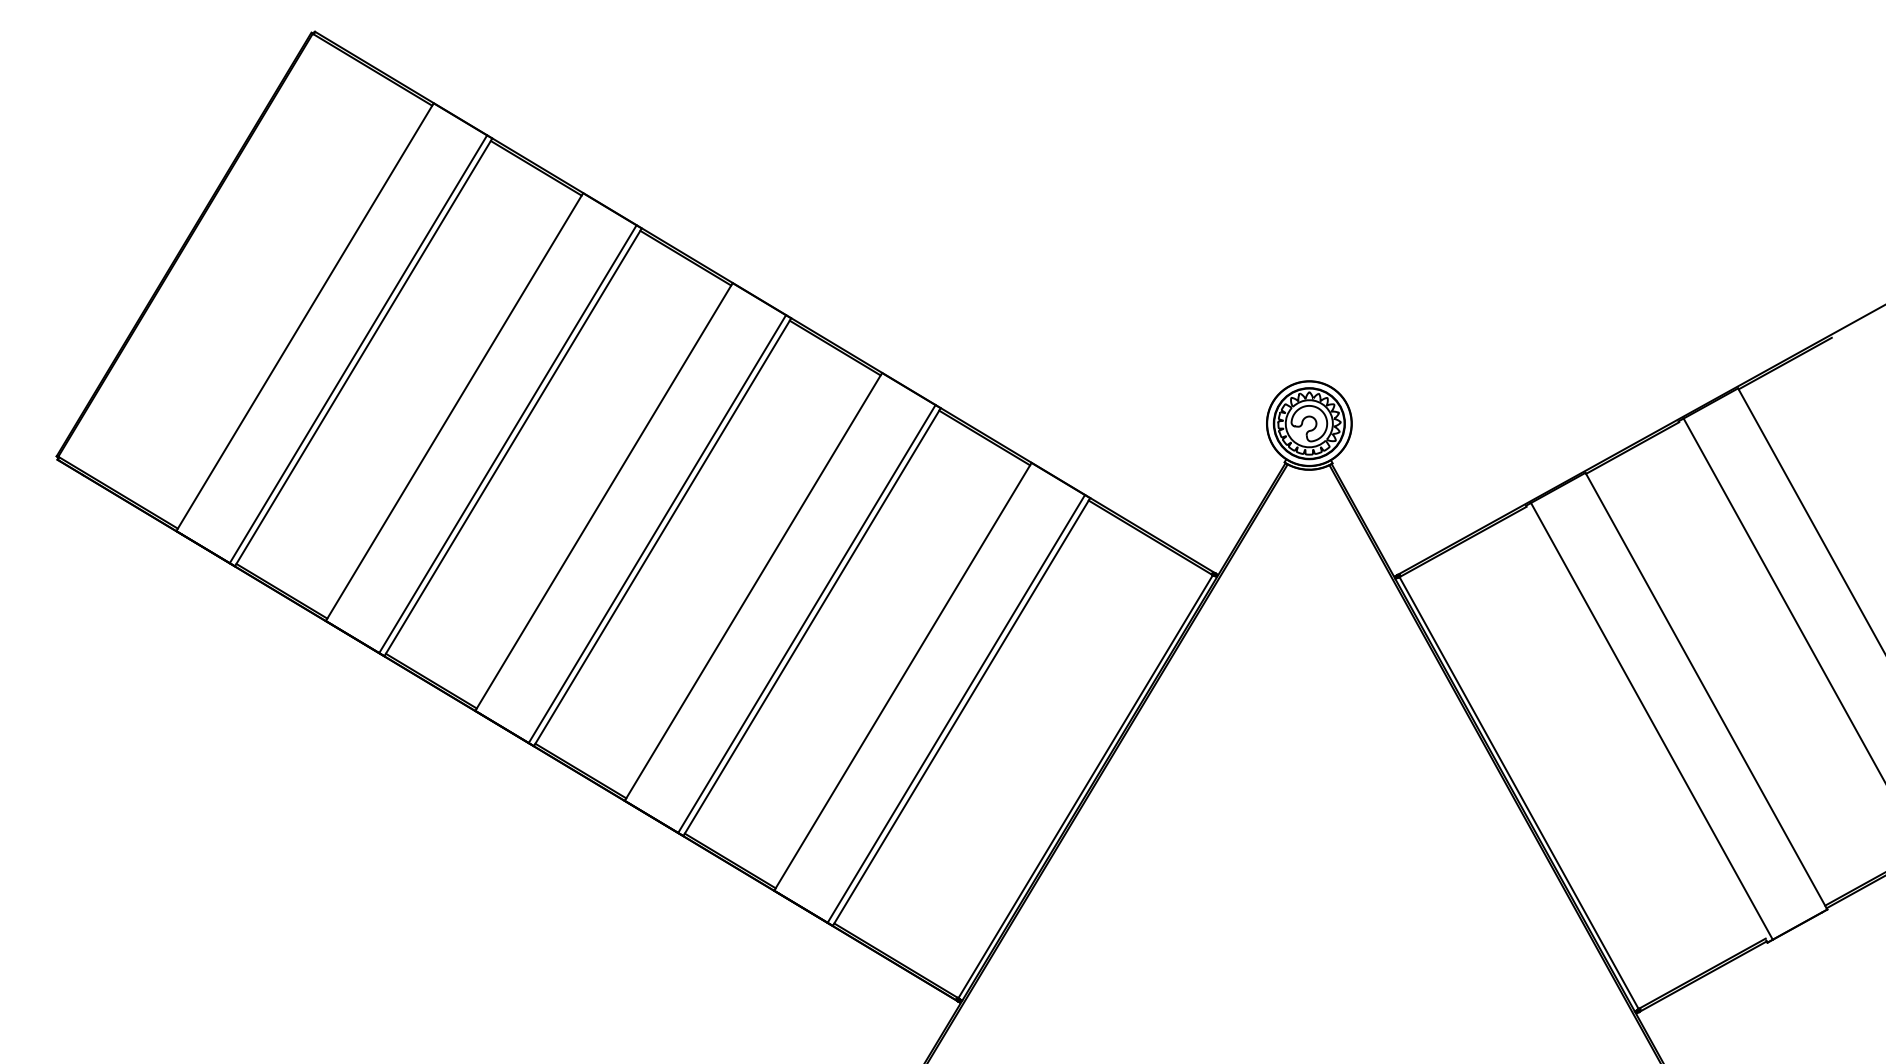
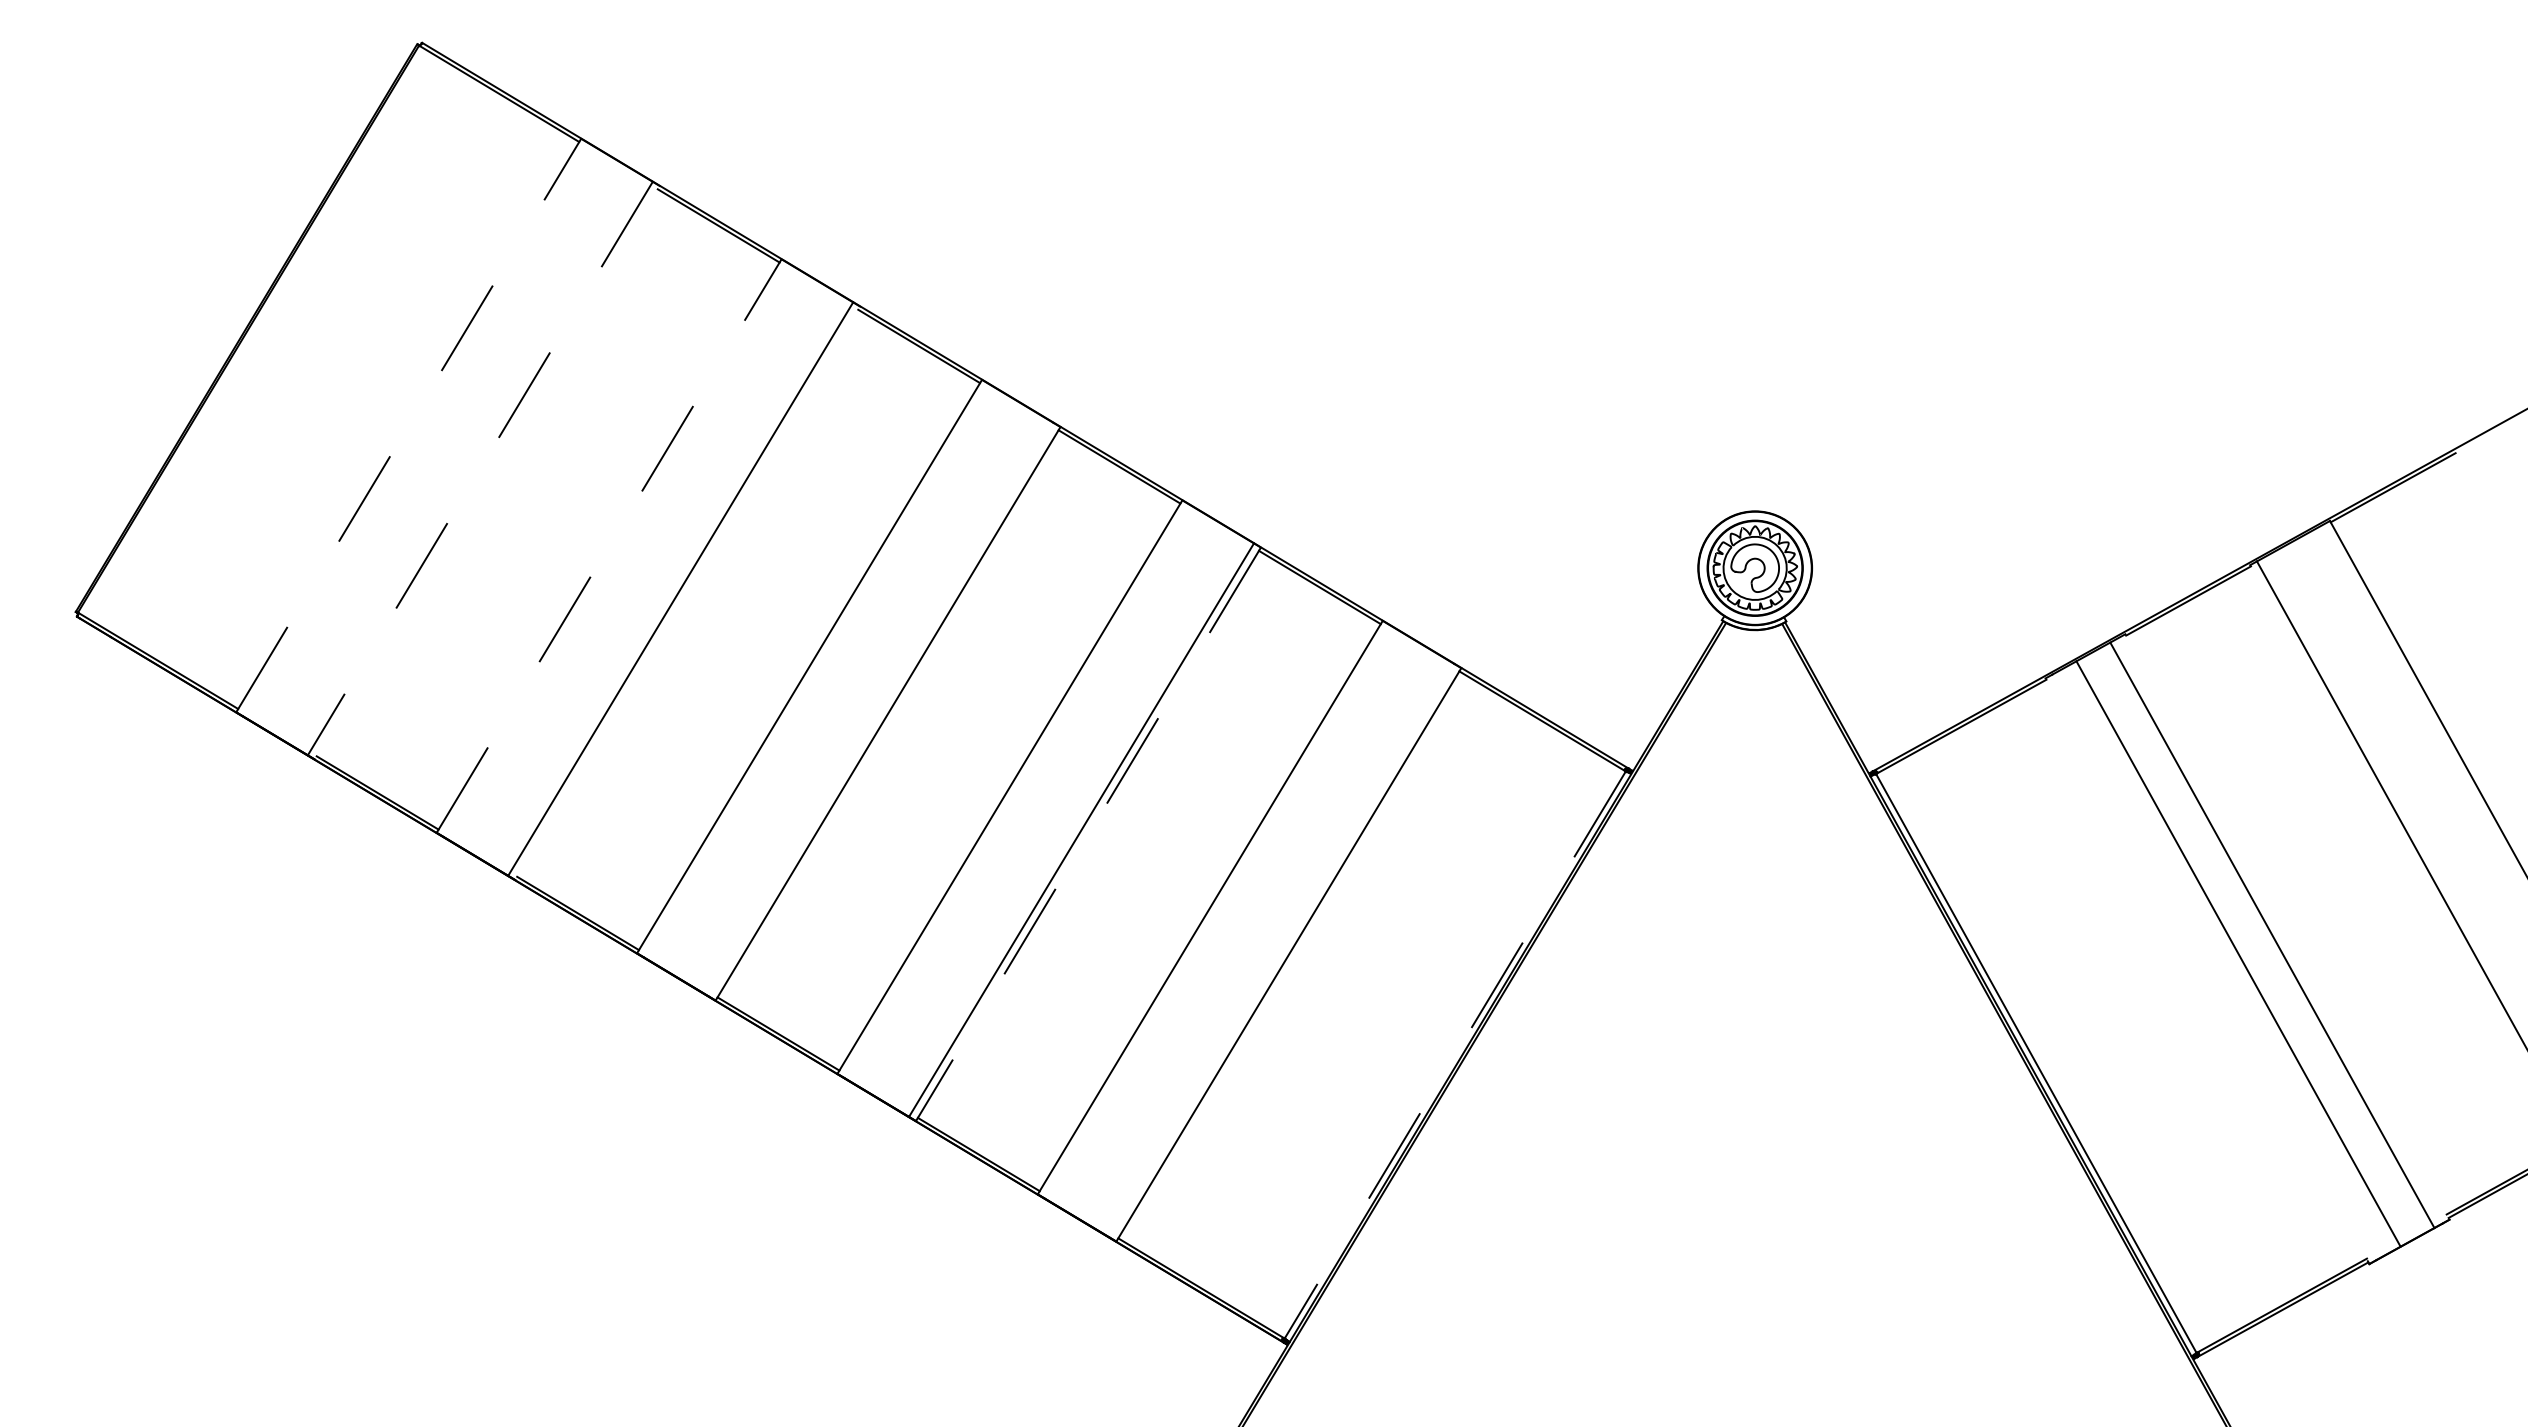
line: (304, 317) -> (408, 425), solid -> dashed
line: (358, 349) -> (480, 468), solid -> dashed
line: (363, 352) -> (486, 472), removed
line: (454, 407) -> (609, 546), solid -> dashed
line: (512, 441) -> (687, 592), removed
line: (656, 529) -> (880, 709), removed
line: (812, 622) -> (1088, 834), solid -> dashed
line: (1706, 690) -> (2238, 953), moved
line: (956, 708) -> (1281, 950), removed
line: (1651, 721) -> (2272, 935), moved
line: (1085, 787) -> (1454, 1055), solid -> dashed

